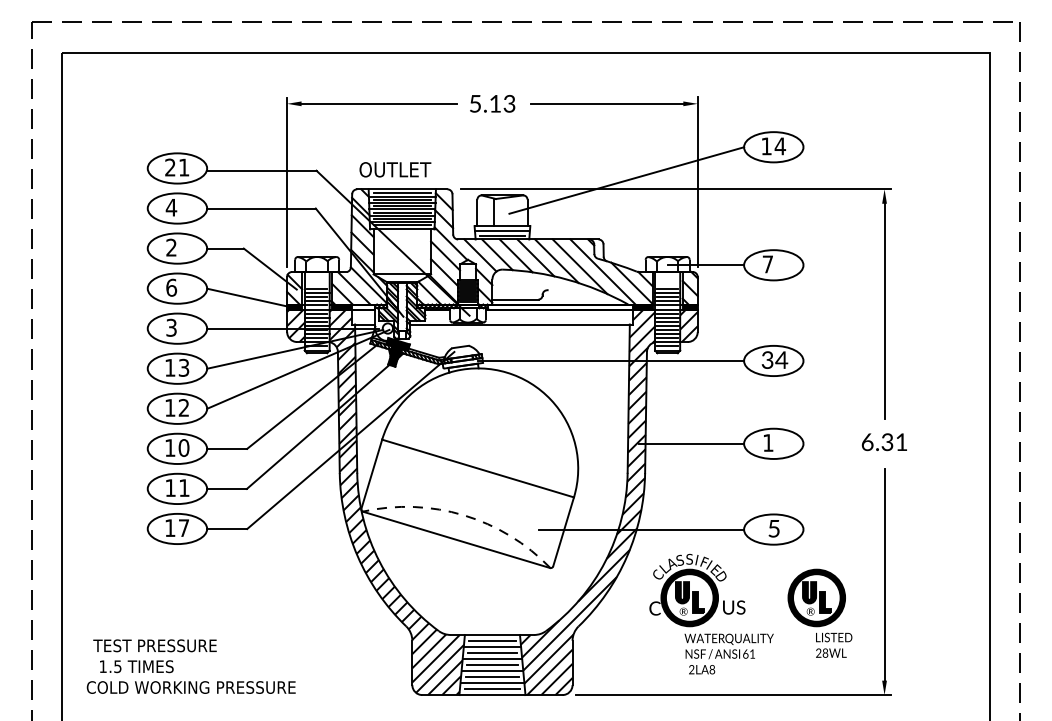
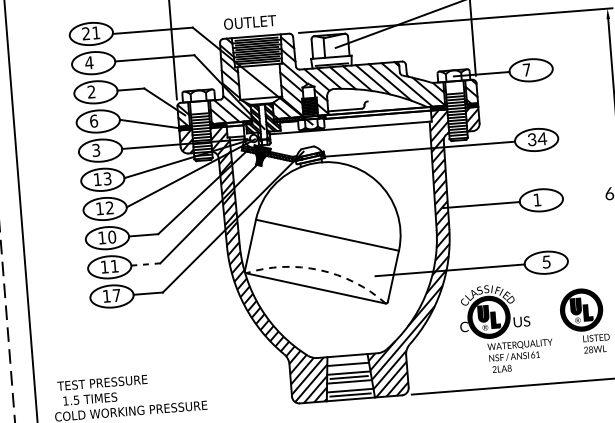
line: (502, 231) -> (331, 61), removed
line: (227, 488) -> (146, 264), solid -> dashed
line: (492, 640) -> (347, 359), removed
line: (492, 653) -> (348, 369), removed
line: (492, 677) -> (349, 386), removed

